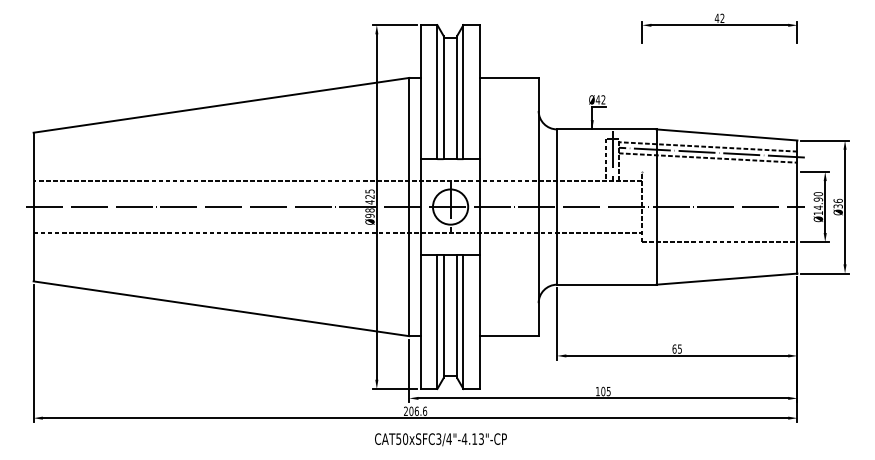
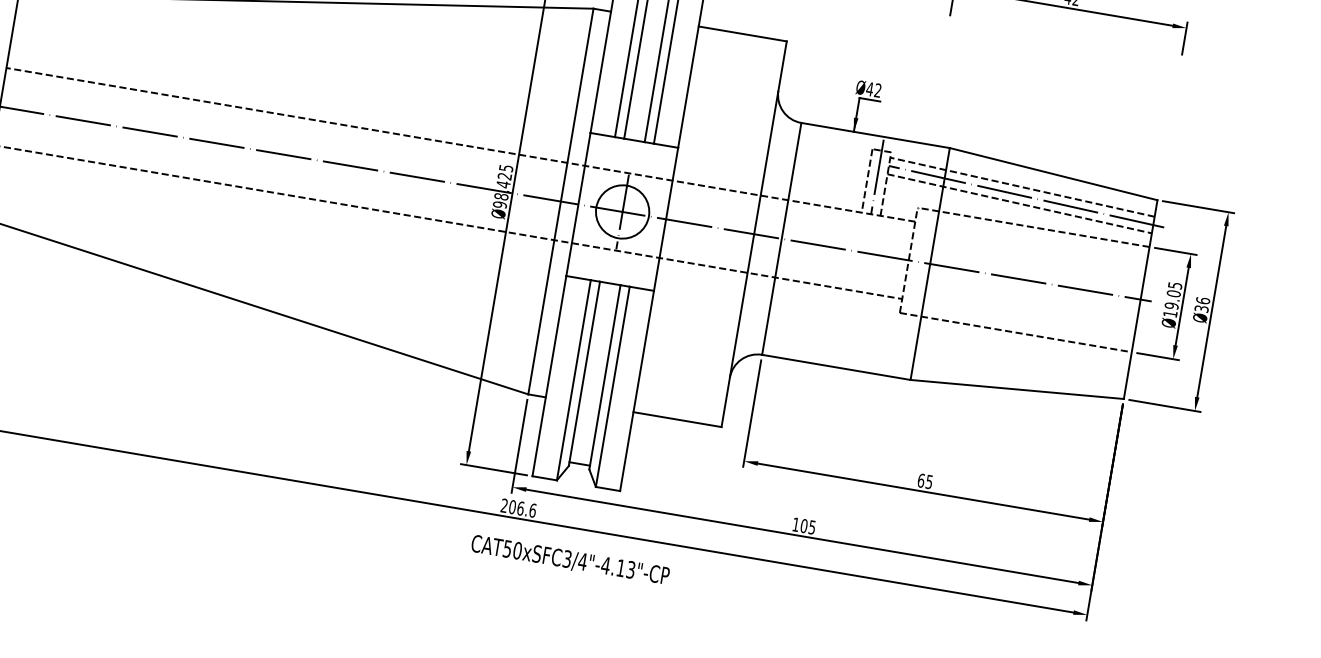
line: (719, 171) -> (1033, 226), added
text: (818, 200) -> (1173, 295), Ø14.90 -> Ø19.05
text: (440, 439) -> (569, 560), moved

